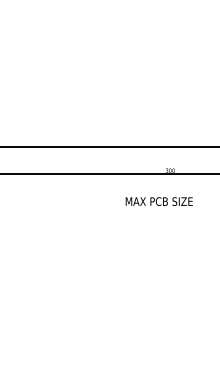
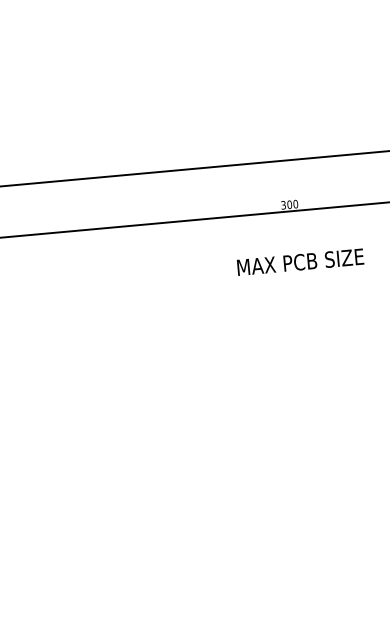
text: (158, 201) -> (299, 262), moved

